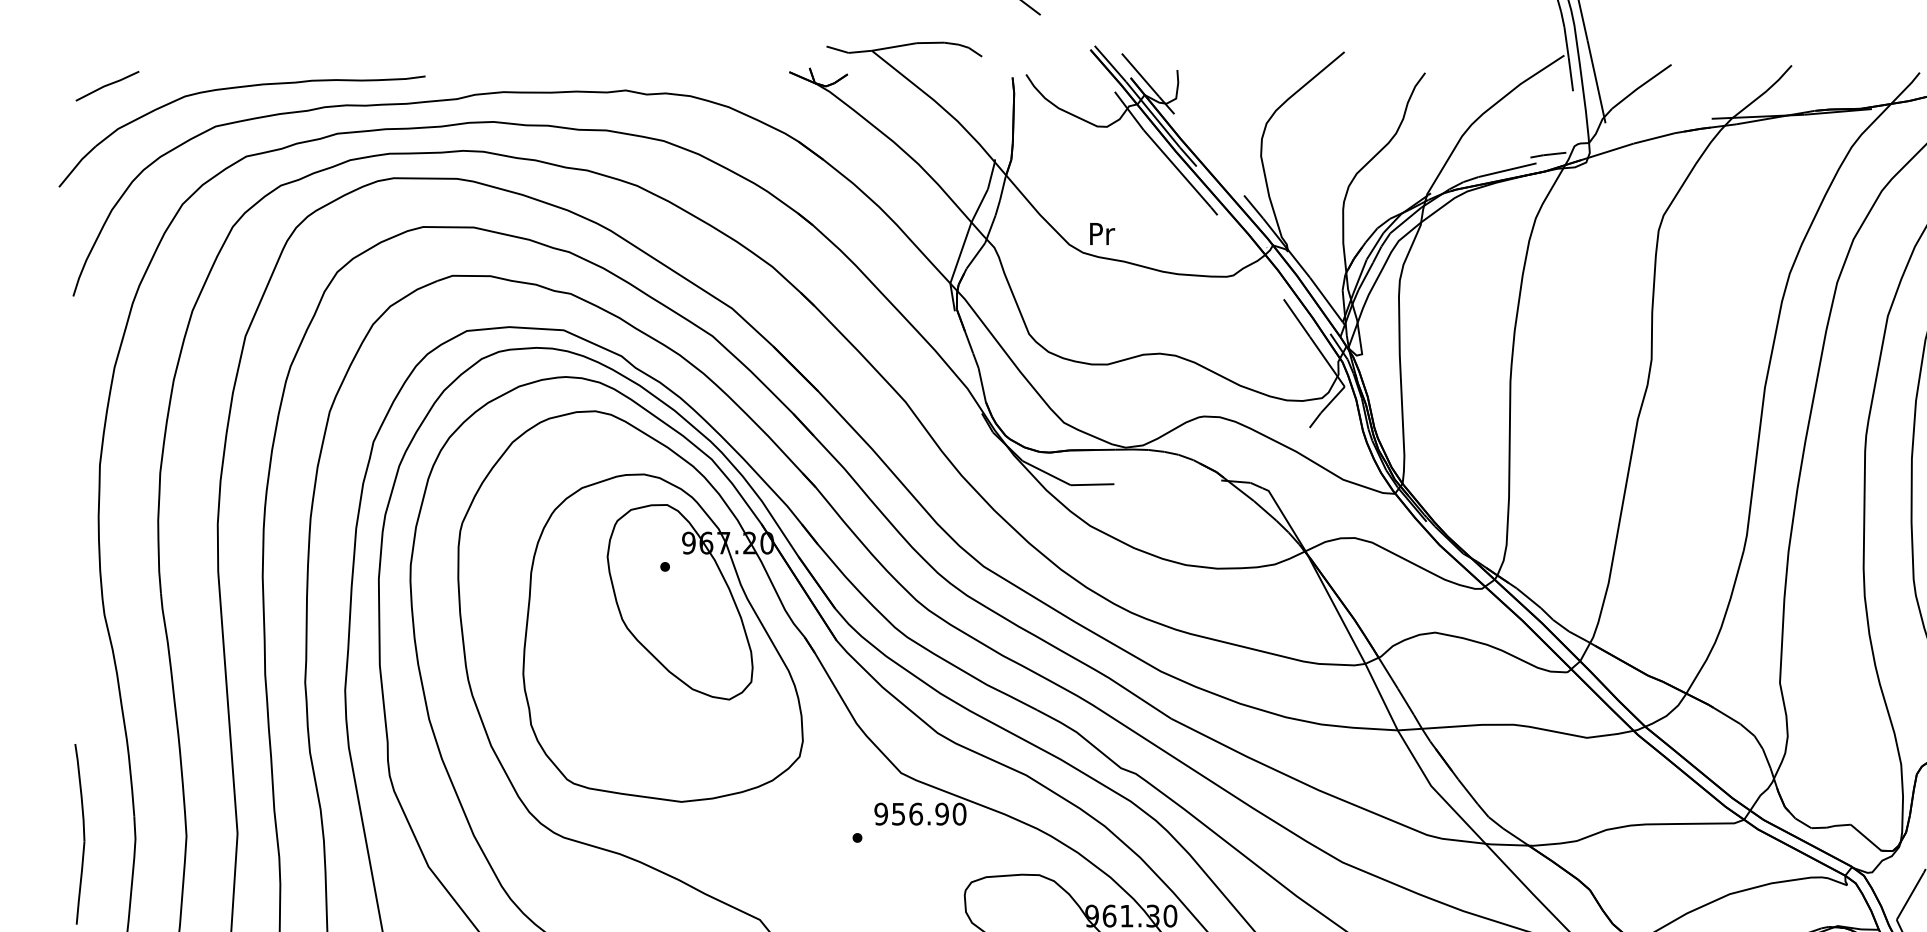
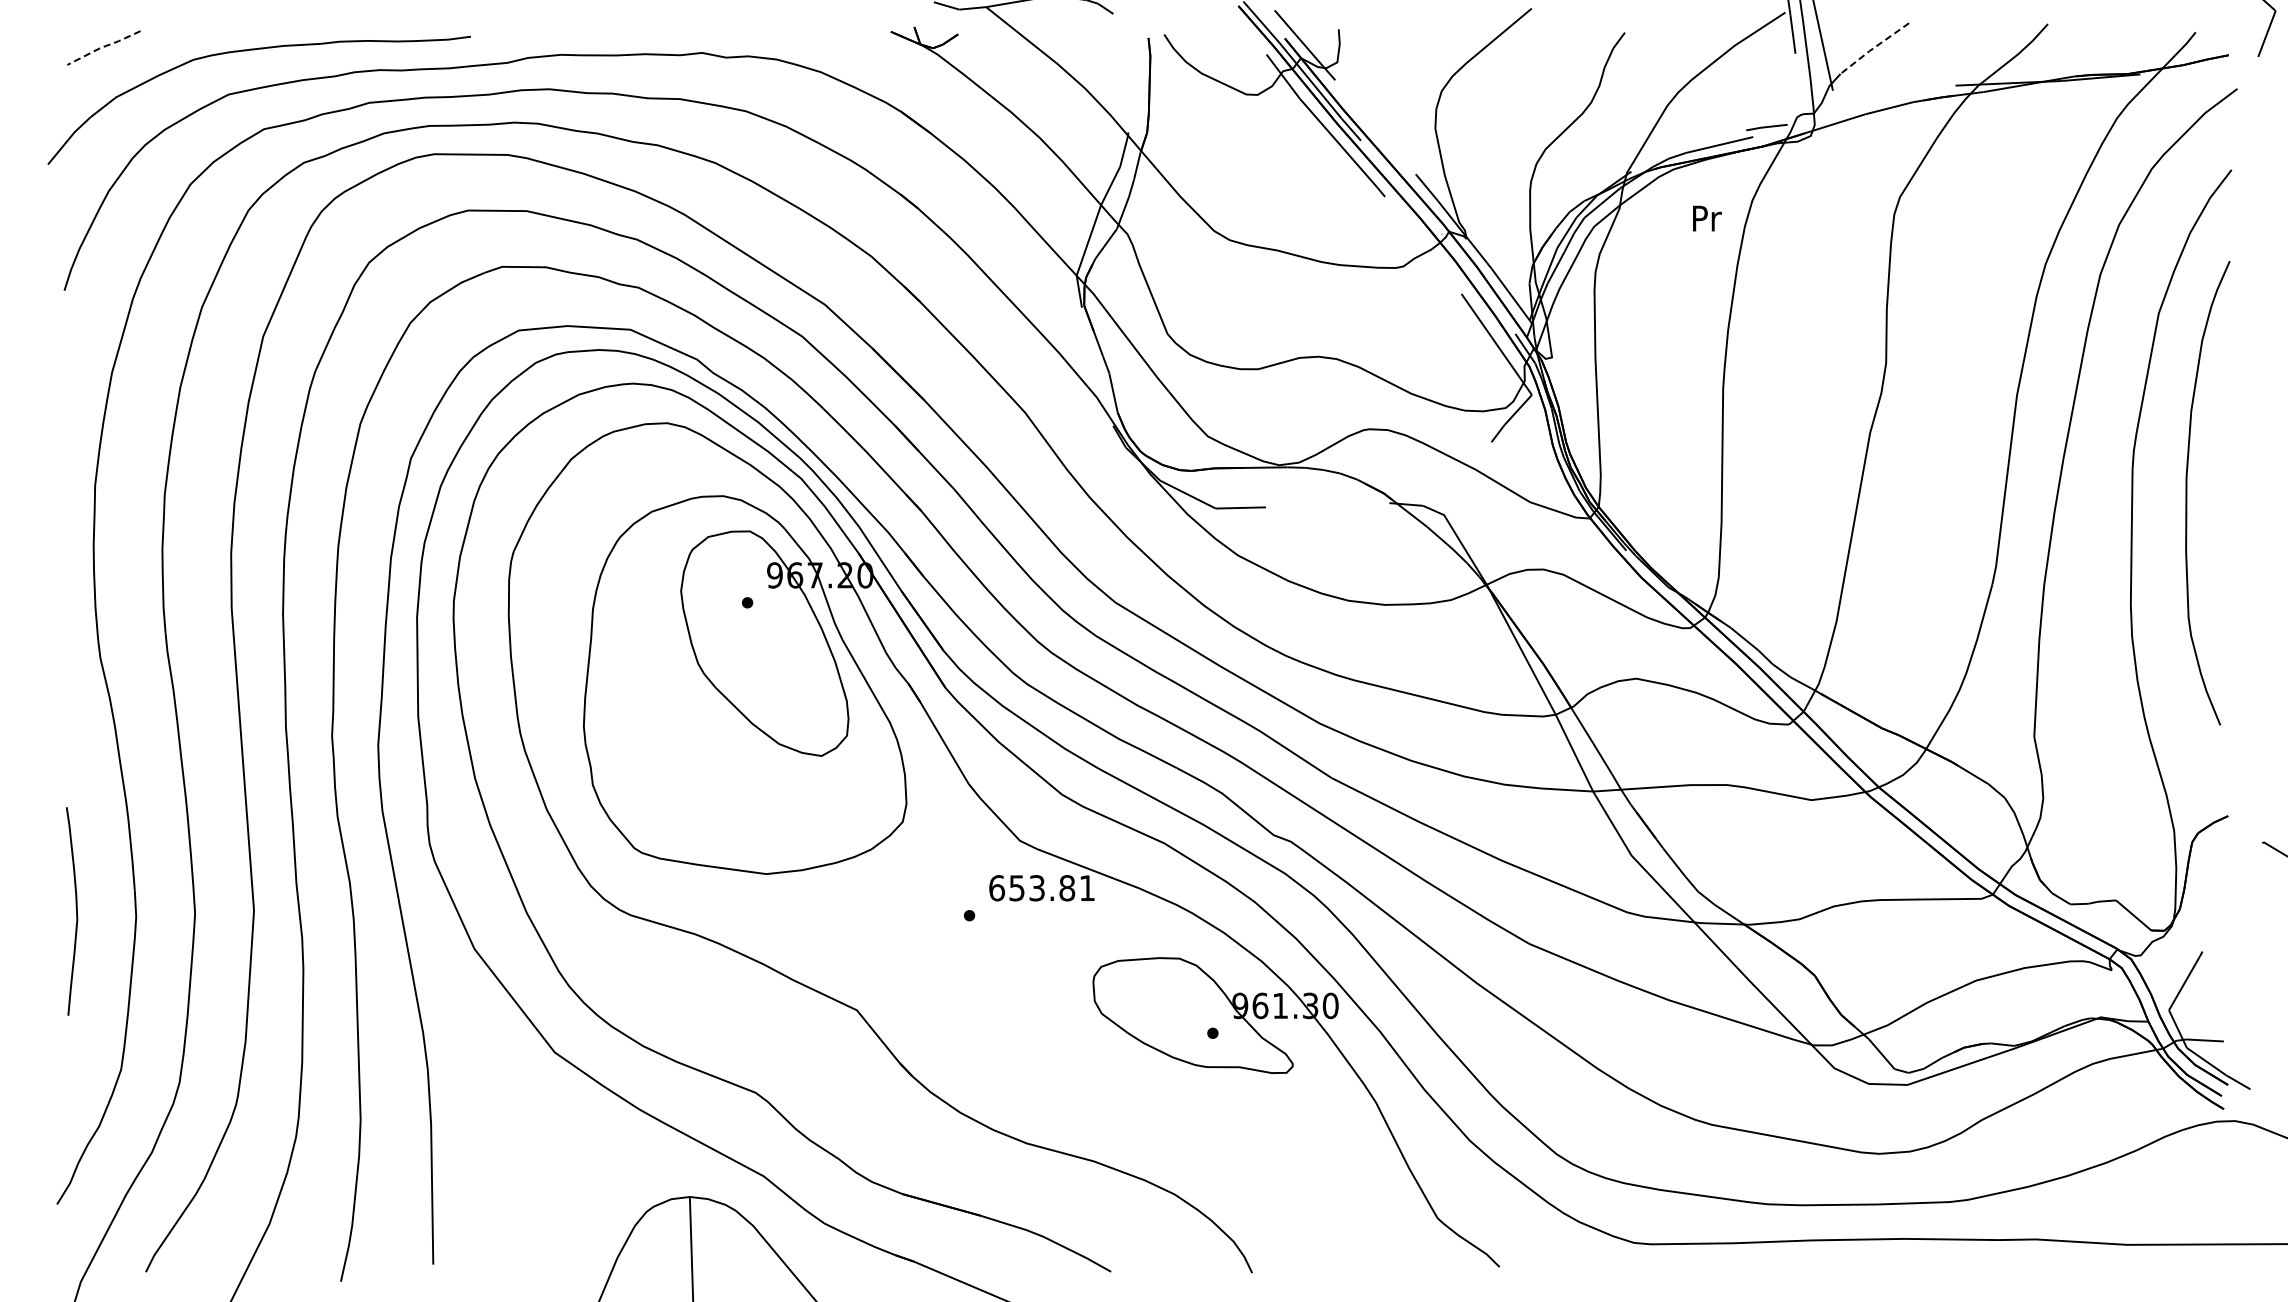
line: (107, 84) -> (103, 46), solid -> dashed
line: (1640, 86) -> (1873, 48), solid -> dashed
text: (1102, 233) -> (1707, 218), moved
text: (920, 814) -> (1042, 888), 956.90 -> 653.81

